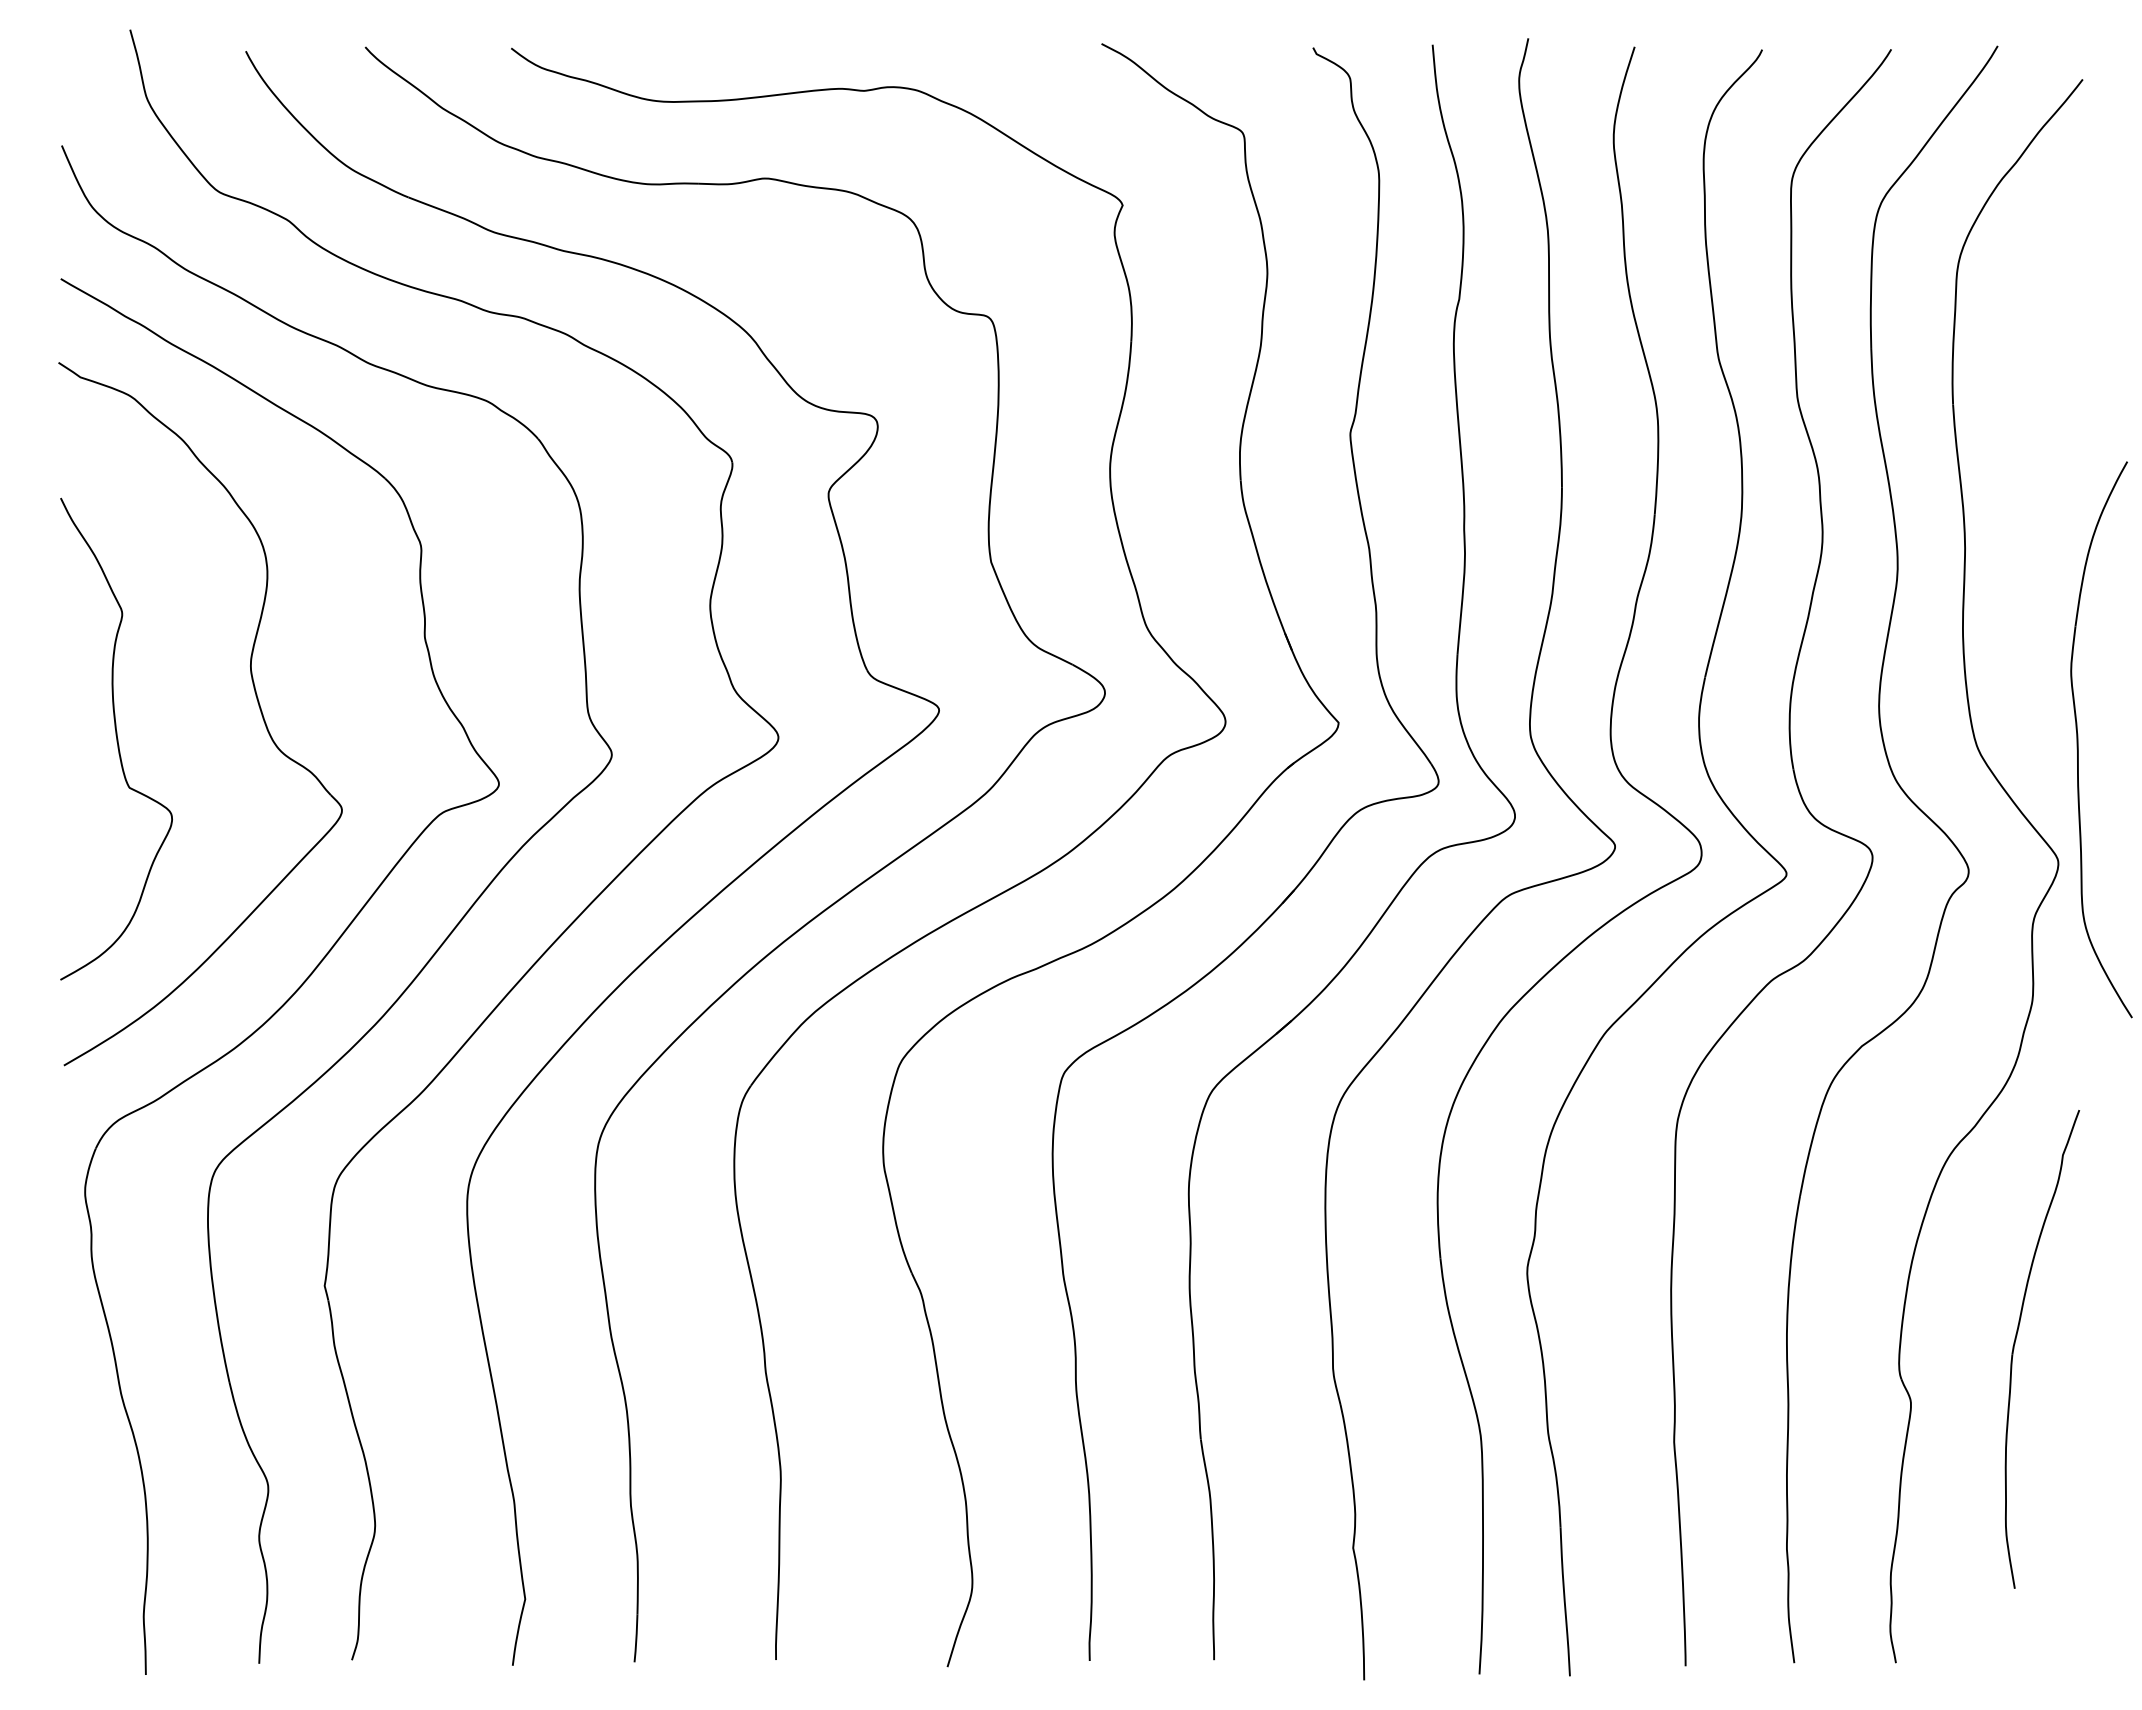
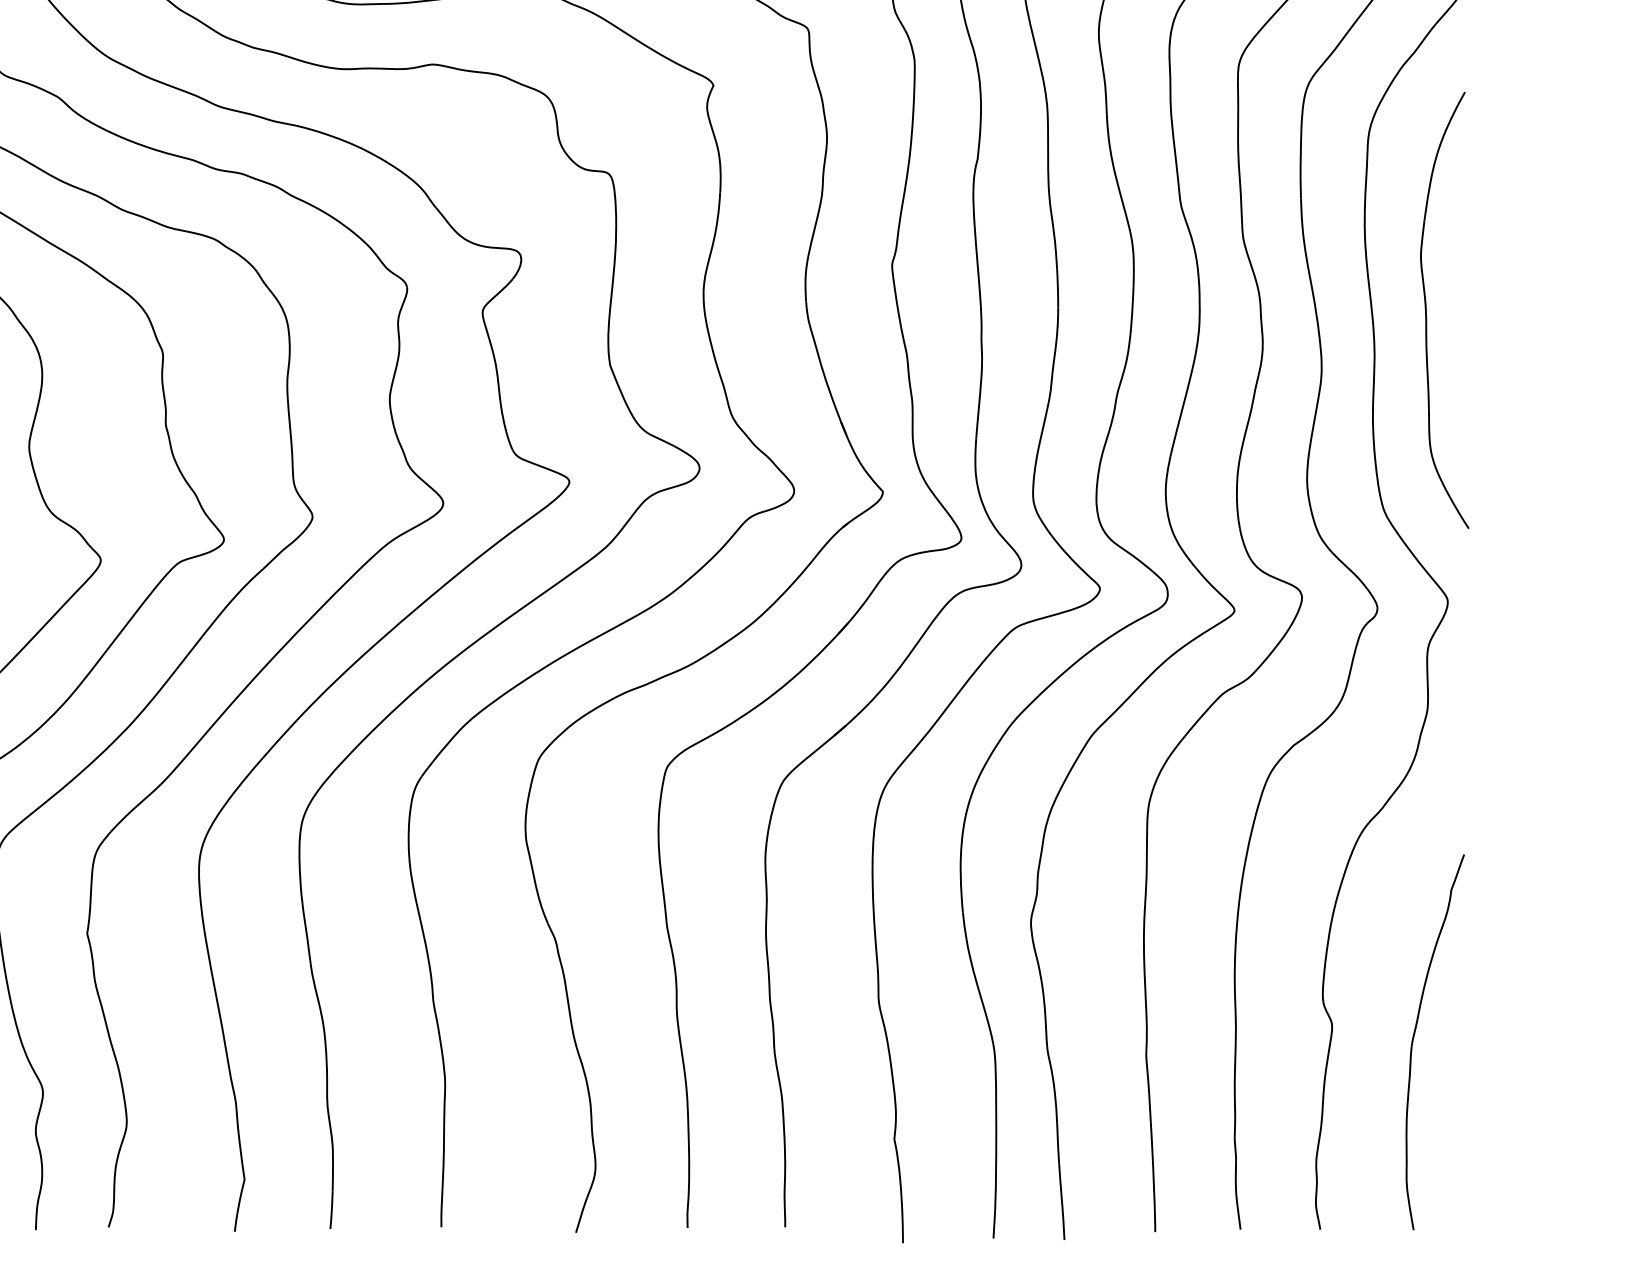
part: (2078, 739) -> (1426, 310), moved
part: (2015, 1344) -> (1414, 1038), moved

